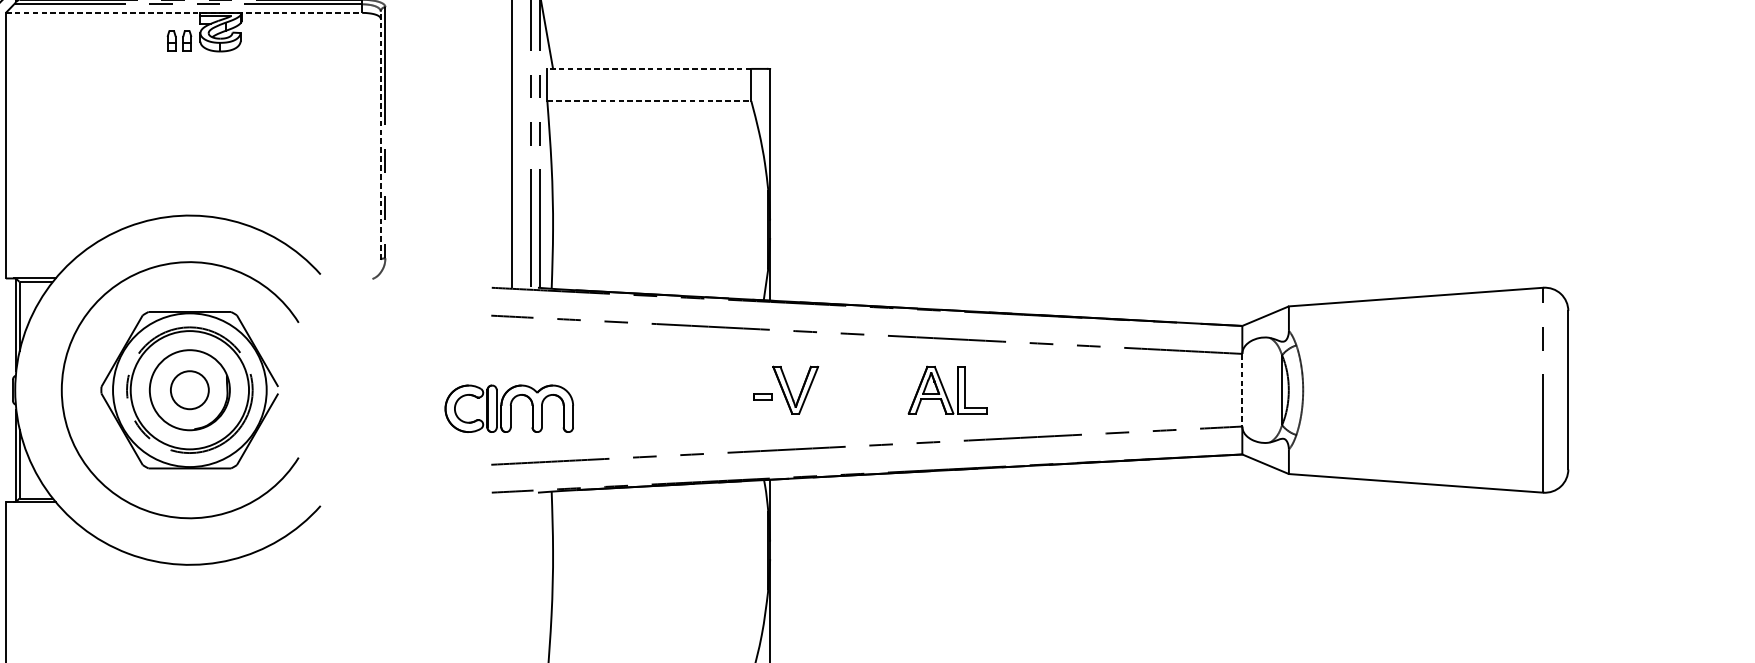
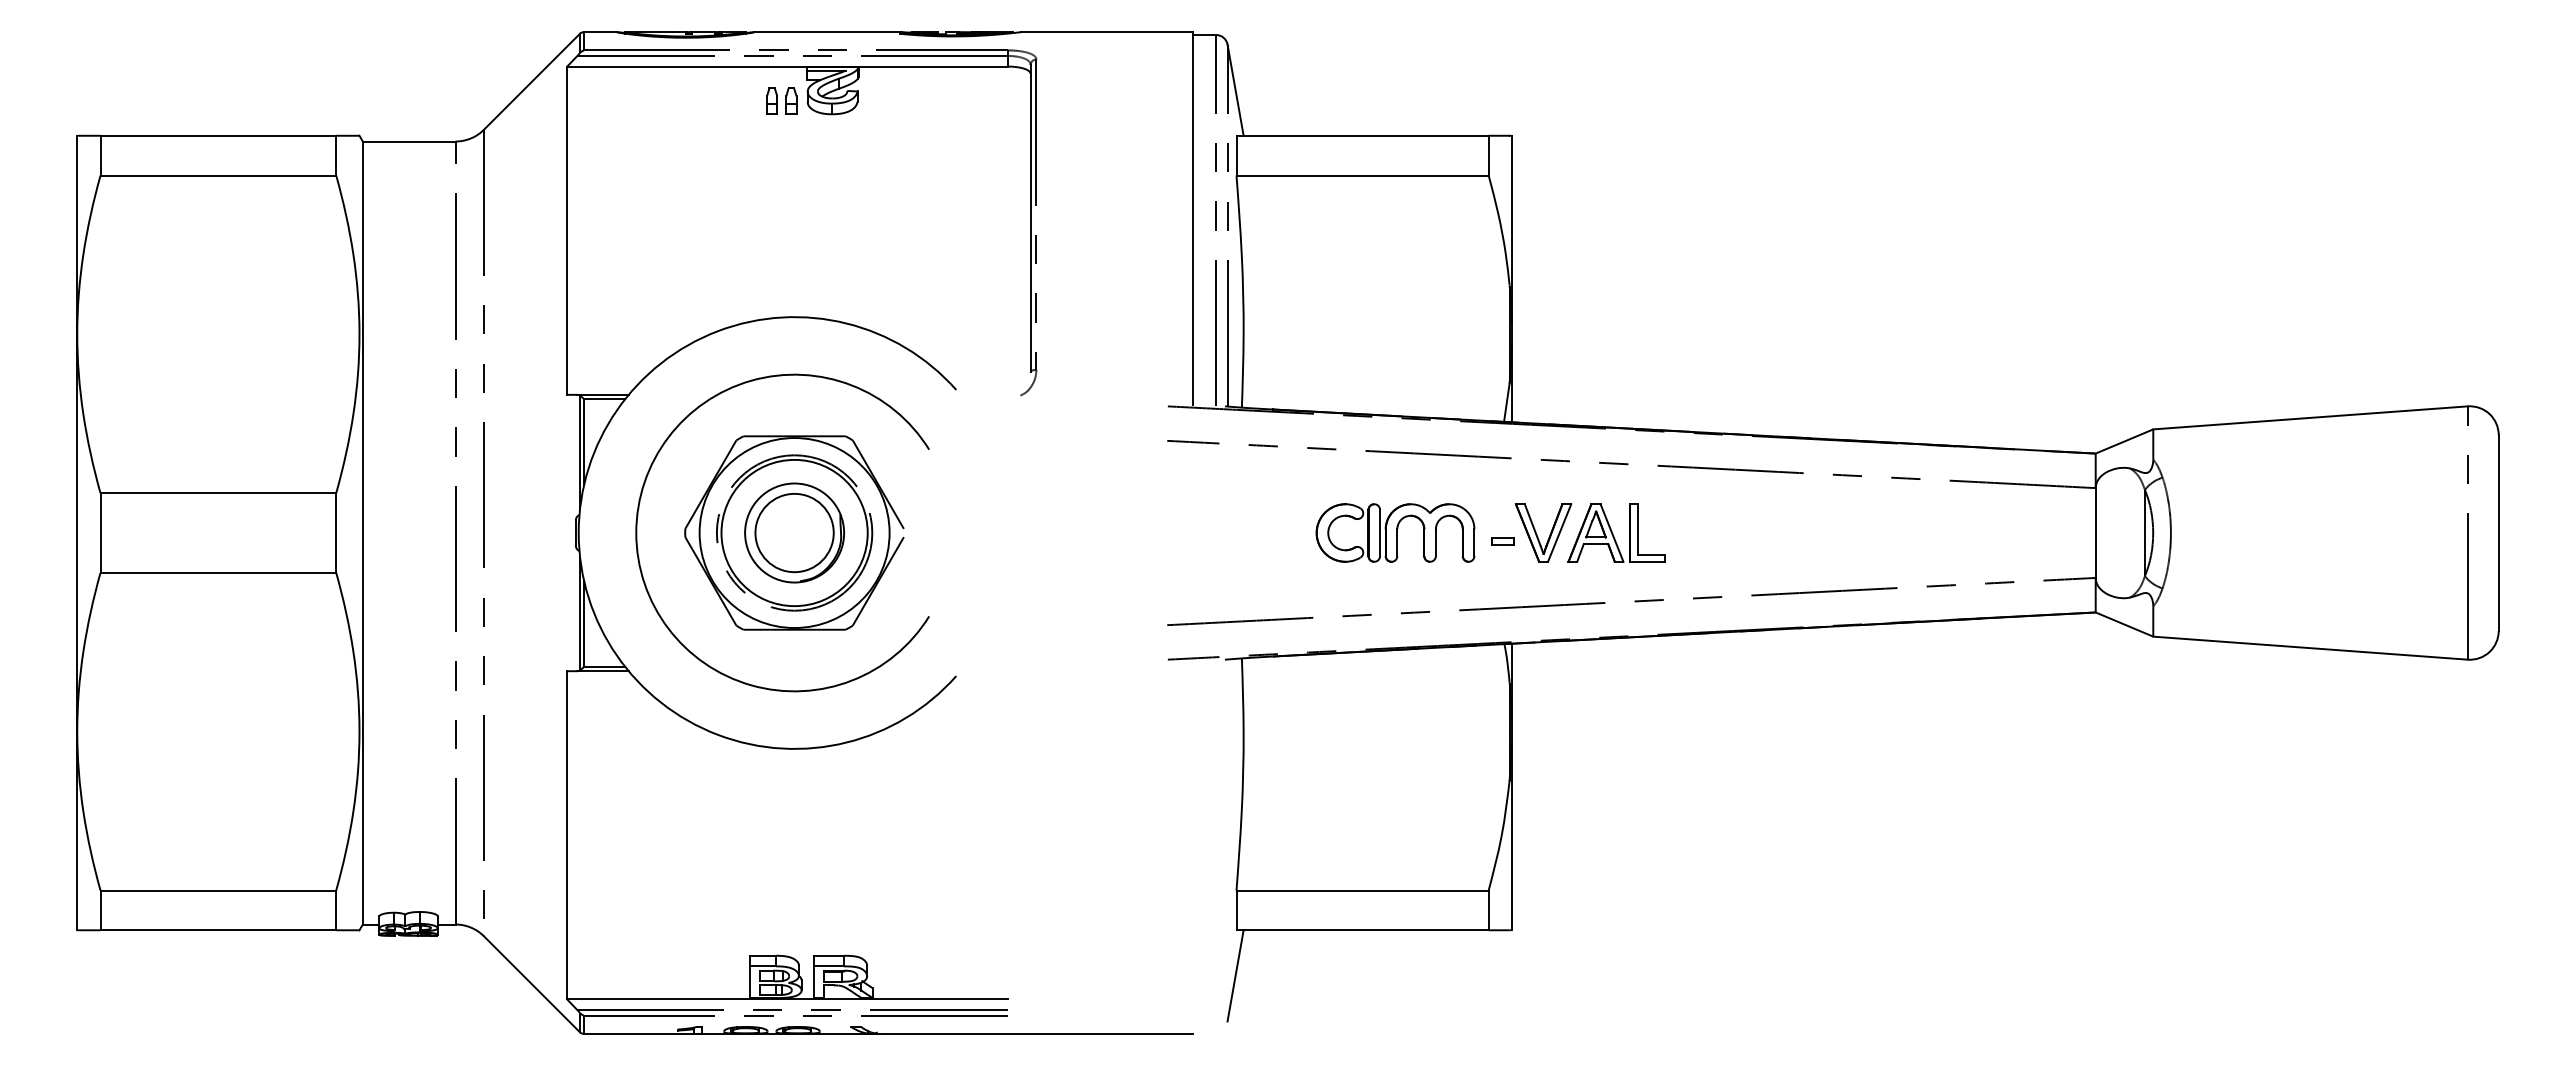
line: (184, 12) -> (787, 66), dashed -> solid
line: (649, 68) -> (1362, 135), dashed -> solid
line: (650, 101) -> (1363, 175), dashed -> solid
line: (380, 134) -> (1030, 217), dashed -> solid
circle: (189, 389) -> (794, 532), size x1.67
part: (947, 389) -> (1616, 532), moved
line: (1242, 390) -> (2095, 533), dashed -> solid
part: (509, 408) -> (1395, 532), moved

